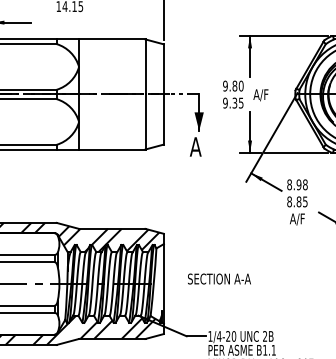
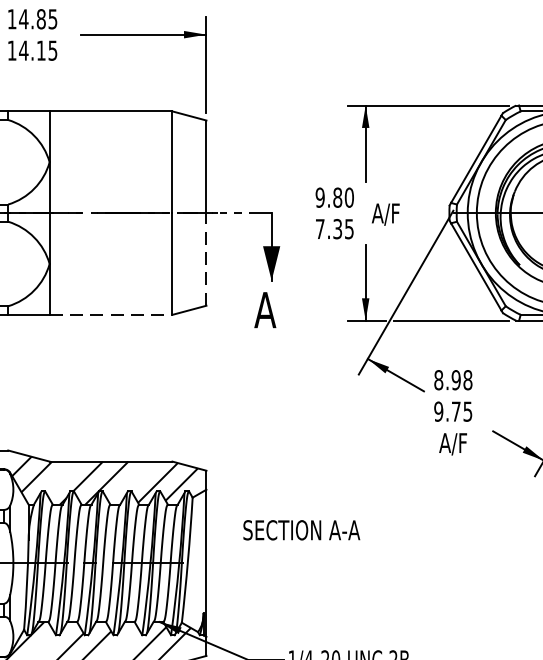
text: (225, 102) -> (320, 227), 9.35 -> 7.35
line: (163, 119) -> (205, 259), solid -> dashed
line: (112, 149) -> (111, 314), solid -> dashed
text: (294, 201) -> (447, 410), 8.85 -> 9.75
text: (219, 278) -> (301, 529), moved

